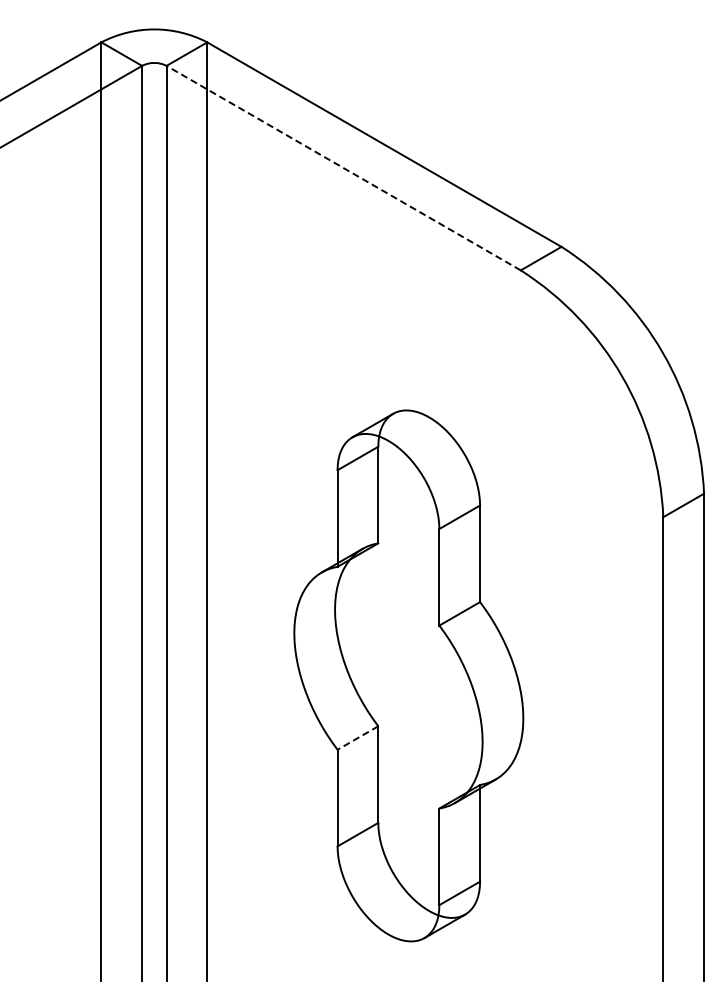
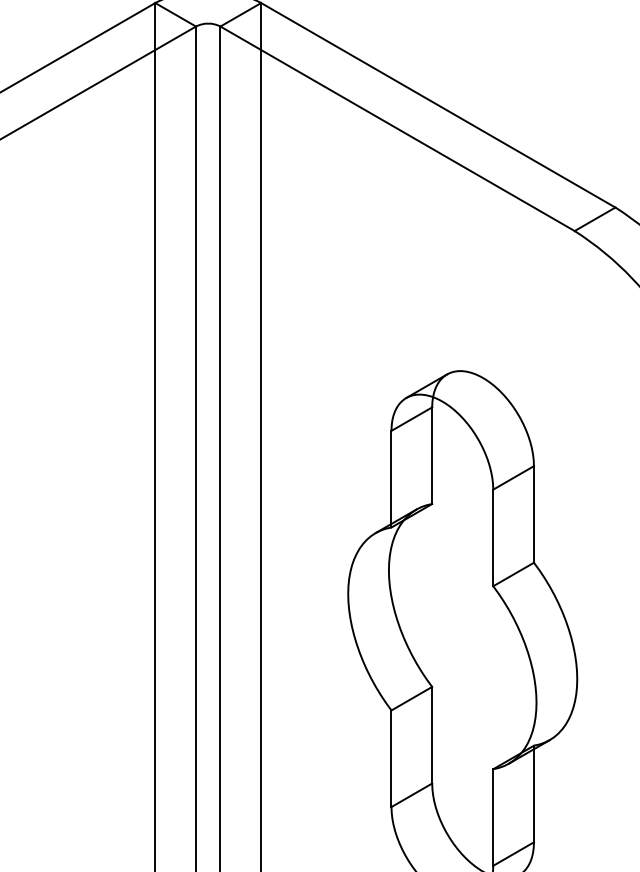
line: (343, 168) -> (397, 129), dashed -> solid
line: (357, 738) -> (411, 699), dashed -> solid

